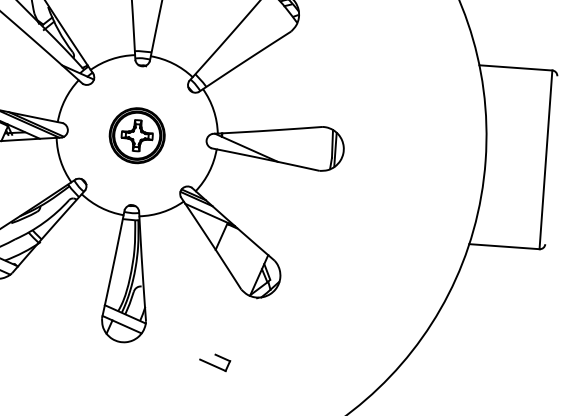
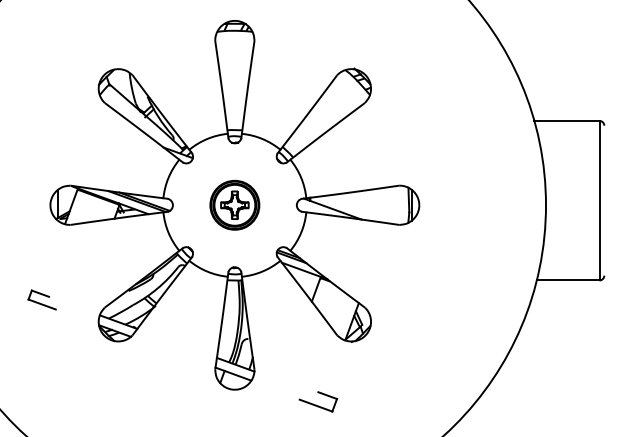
part: (215, 362) -> (318, 401), size x1.4

